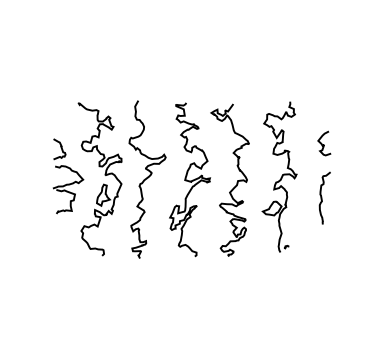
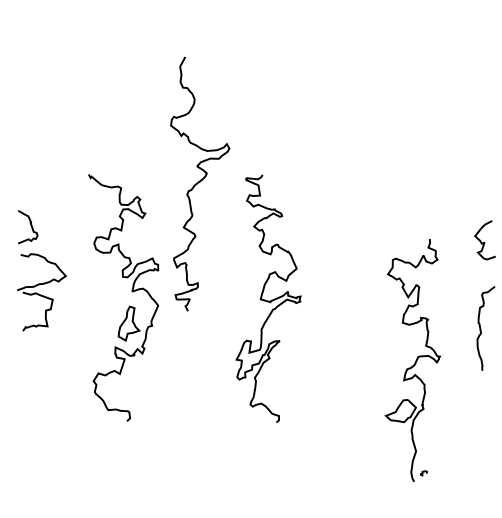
part: (68, 176) -> (42, 270), moved
part: (279, 176) -> (412, 359), moved
curve: (147, 179) -> (200, 183), moved
curve: (236, 182) -> (343, 303), removed

